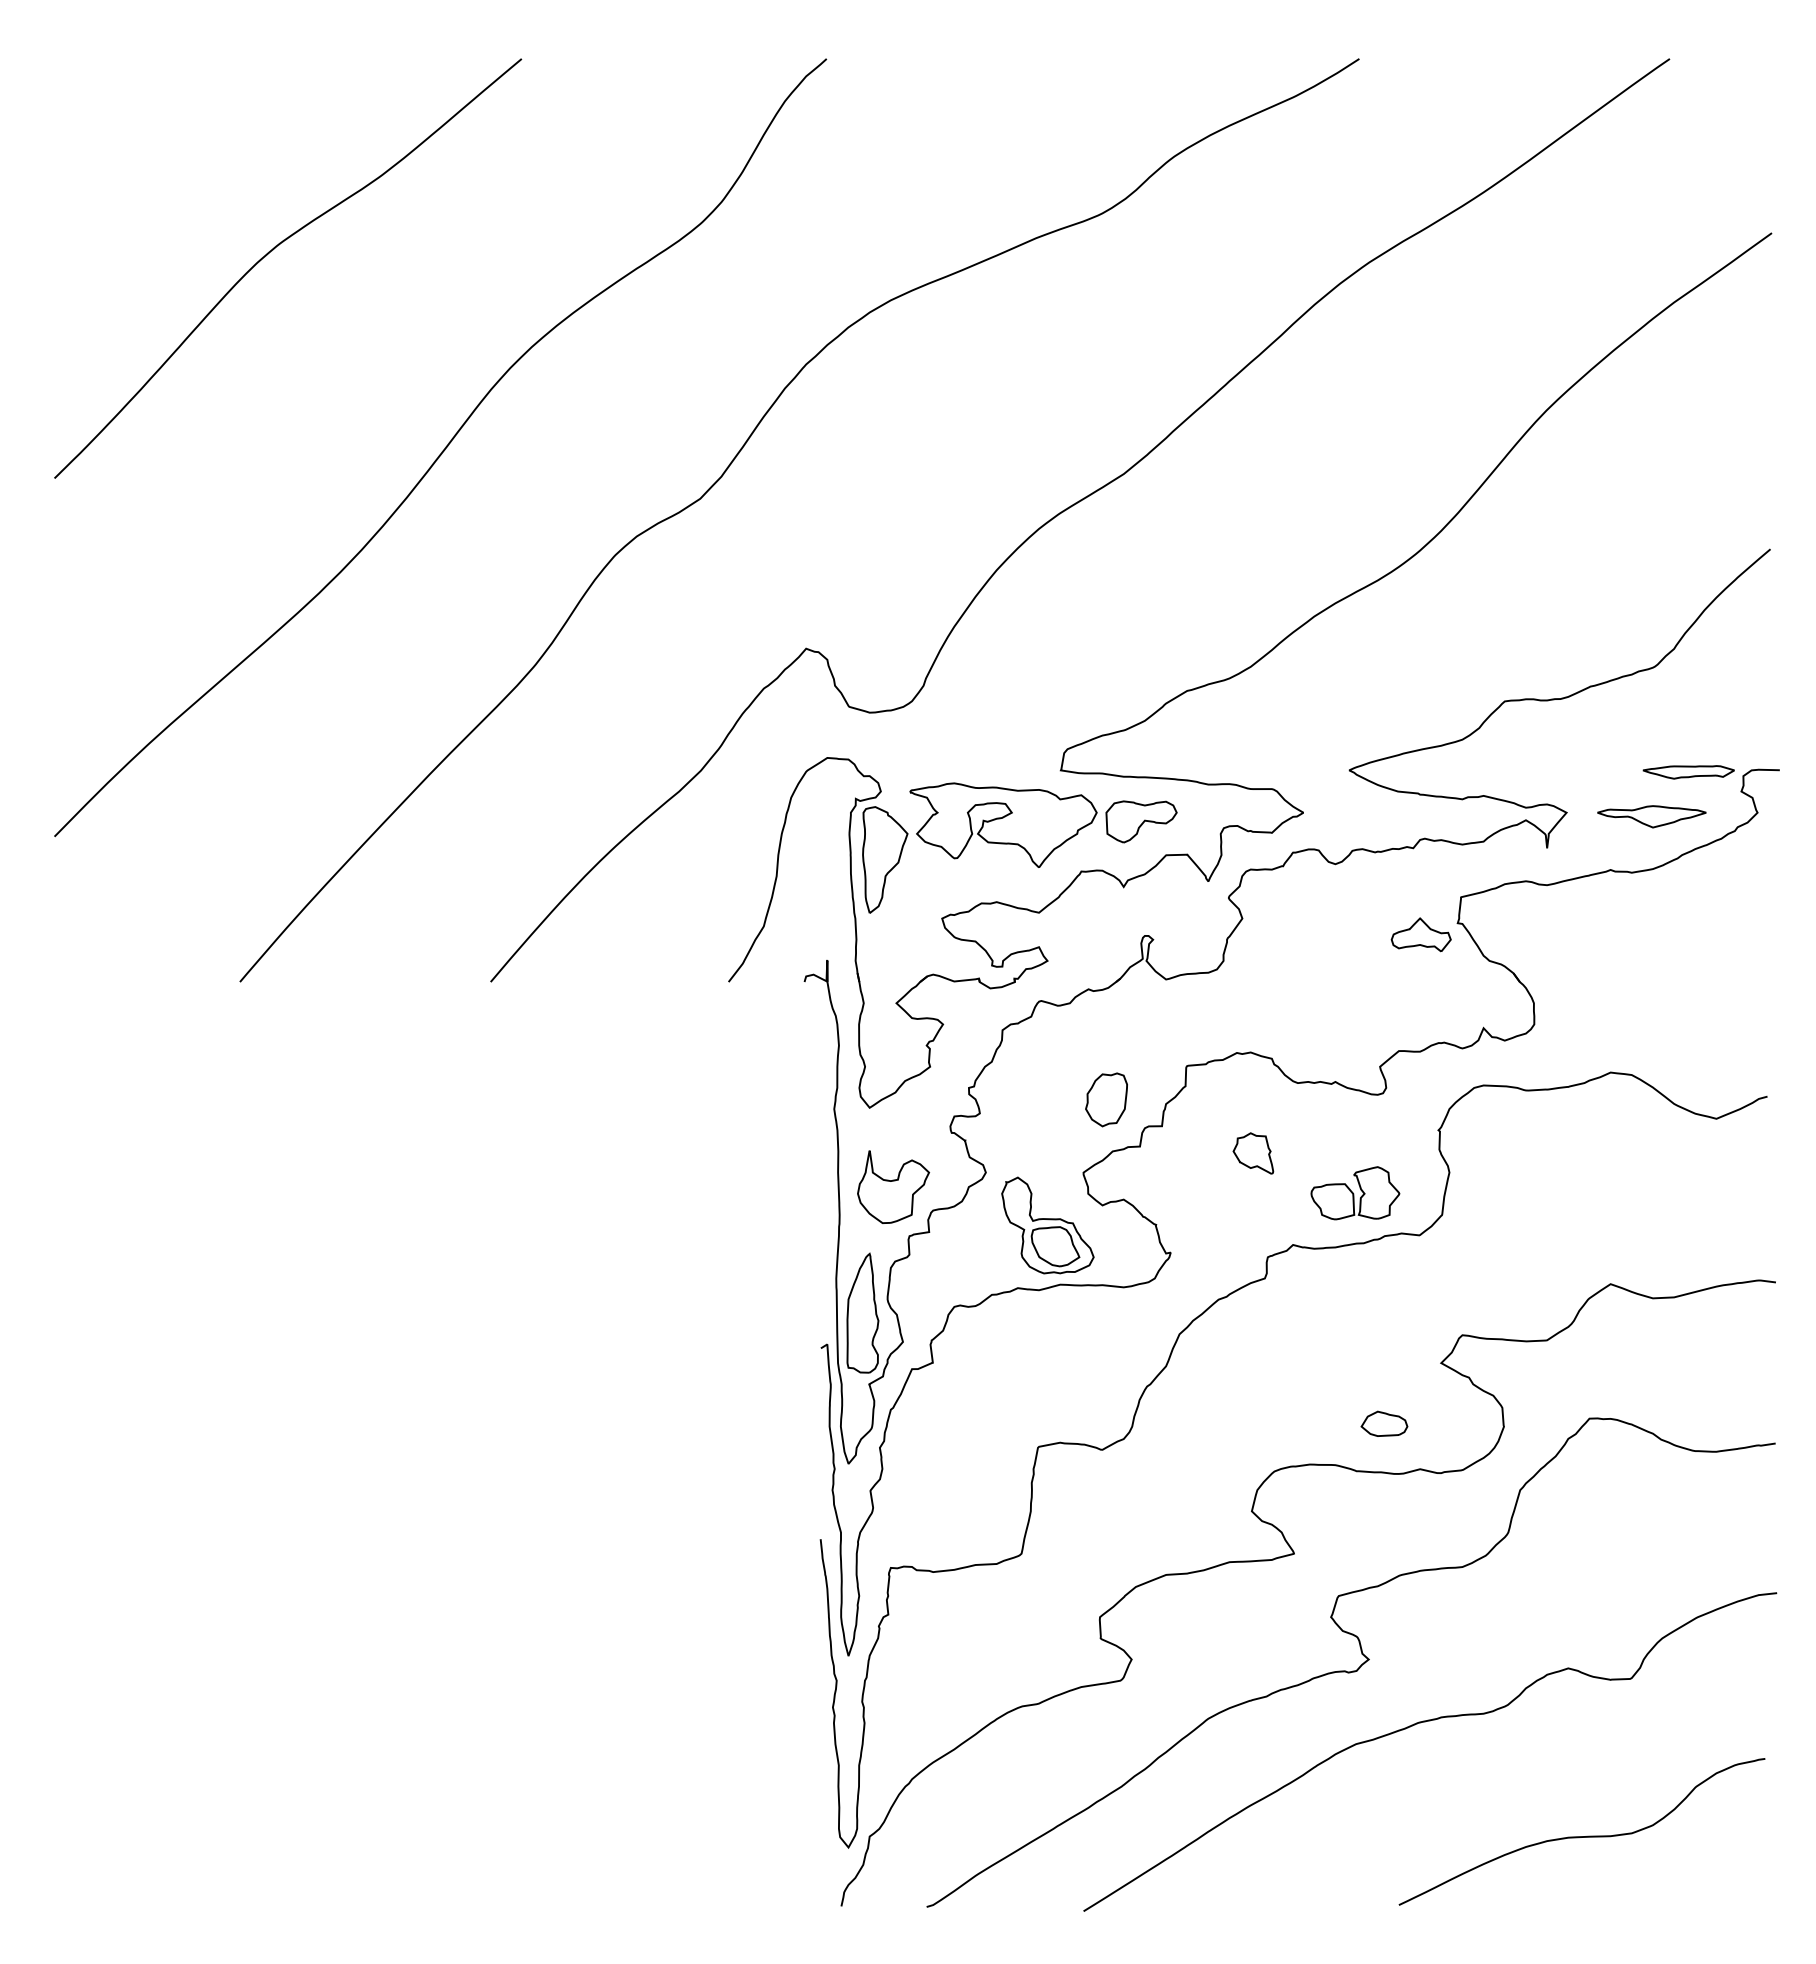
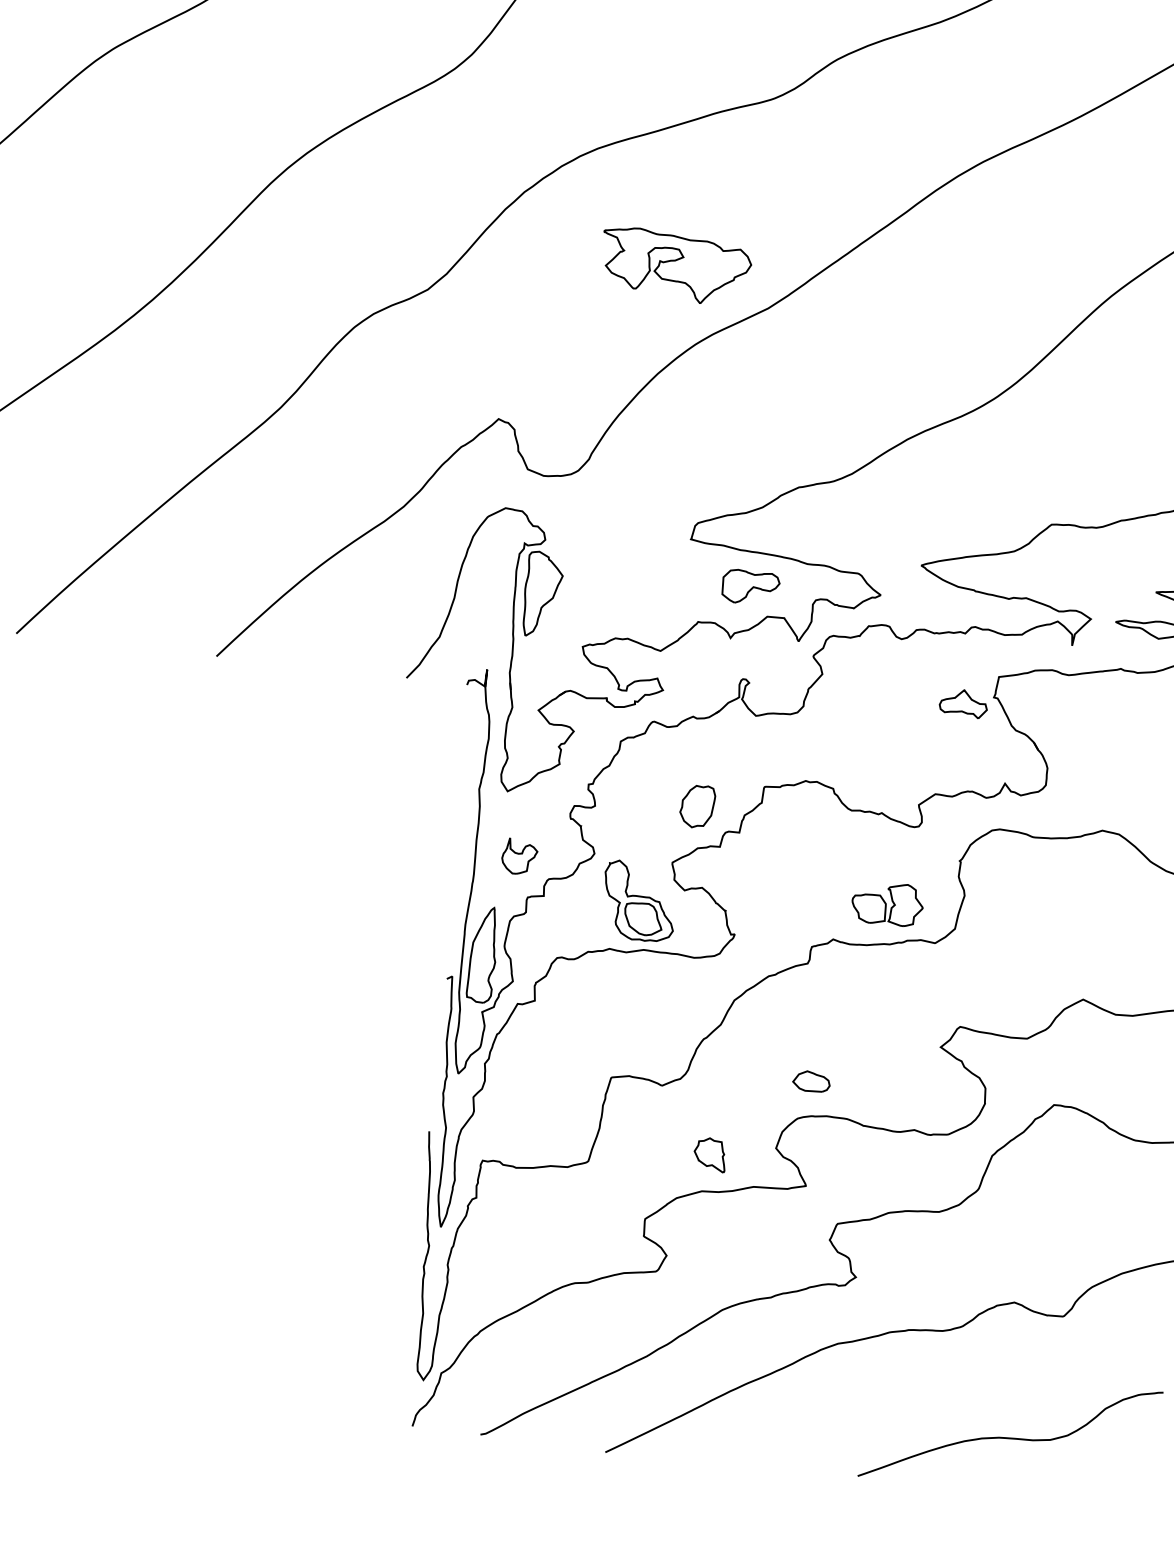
part: (1003, 824) -> (675, 265), moved
part: (1253, 1153) -> (710, 1154), moved
part: (893, 1186) -> (519, 856), size x0.6
part: (1384, 1423) -> (811, 1081), moved

